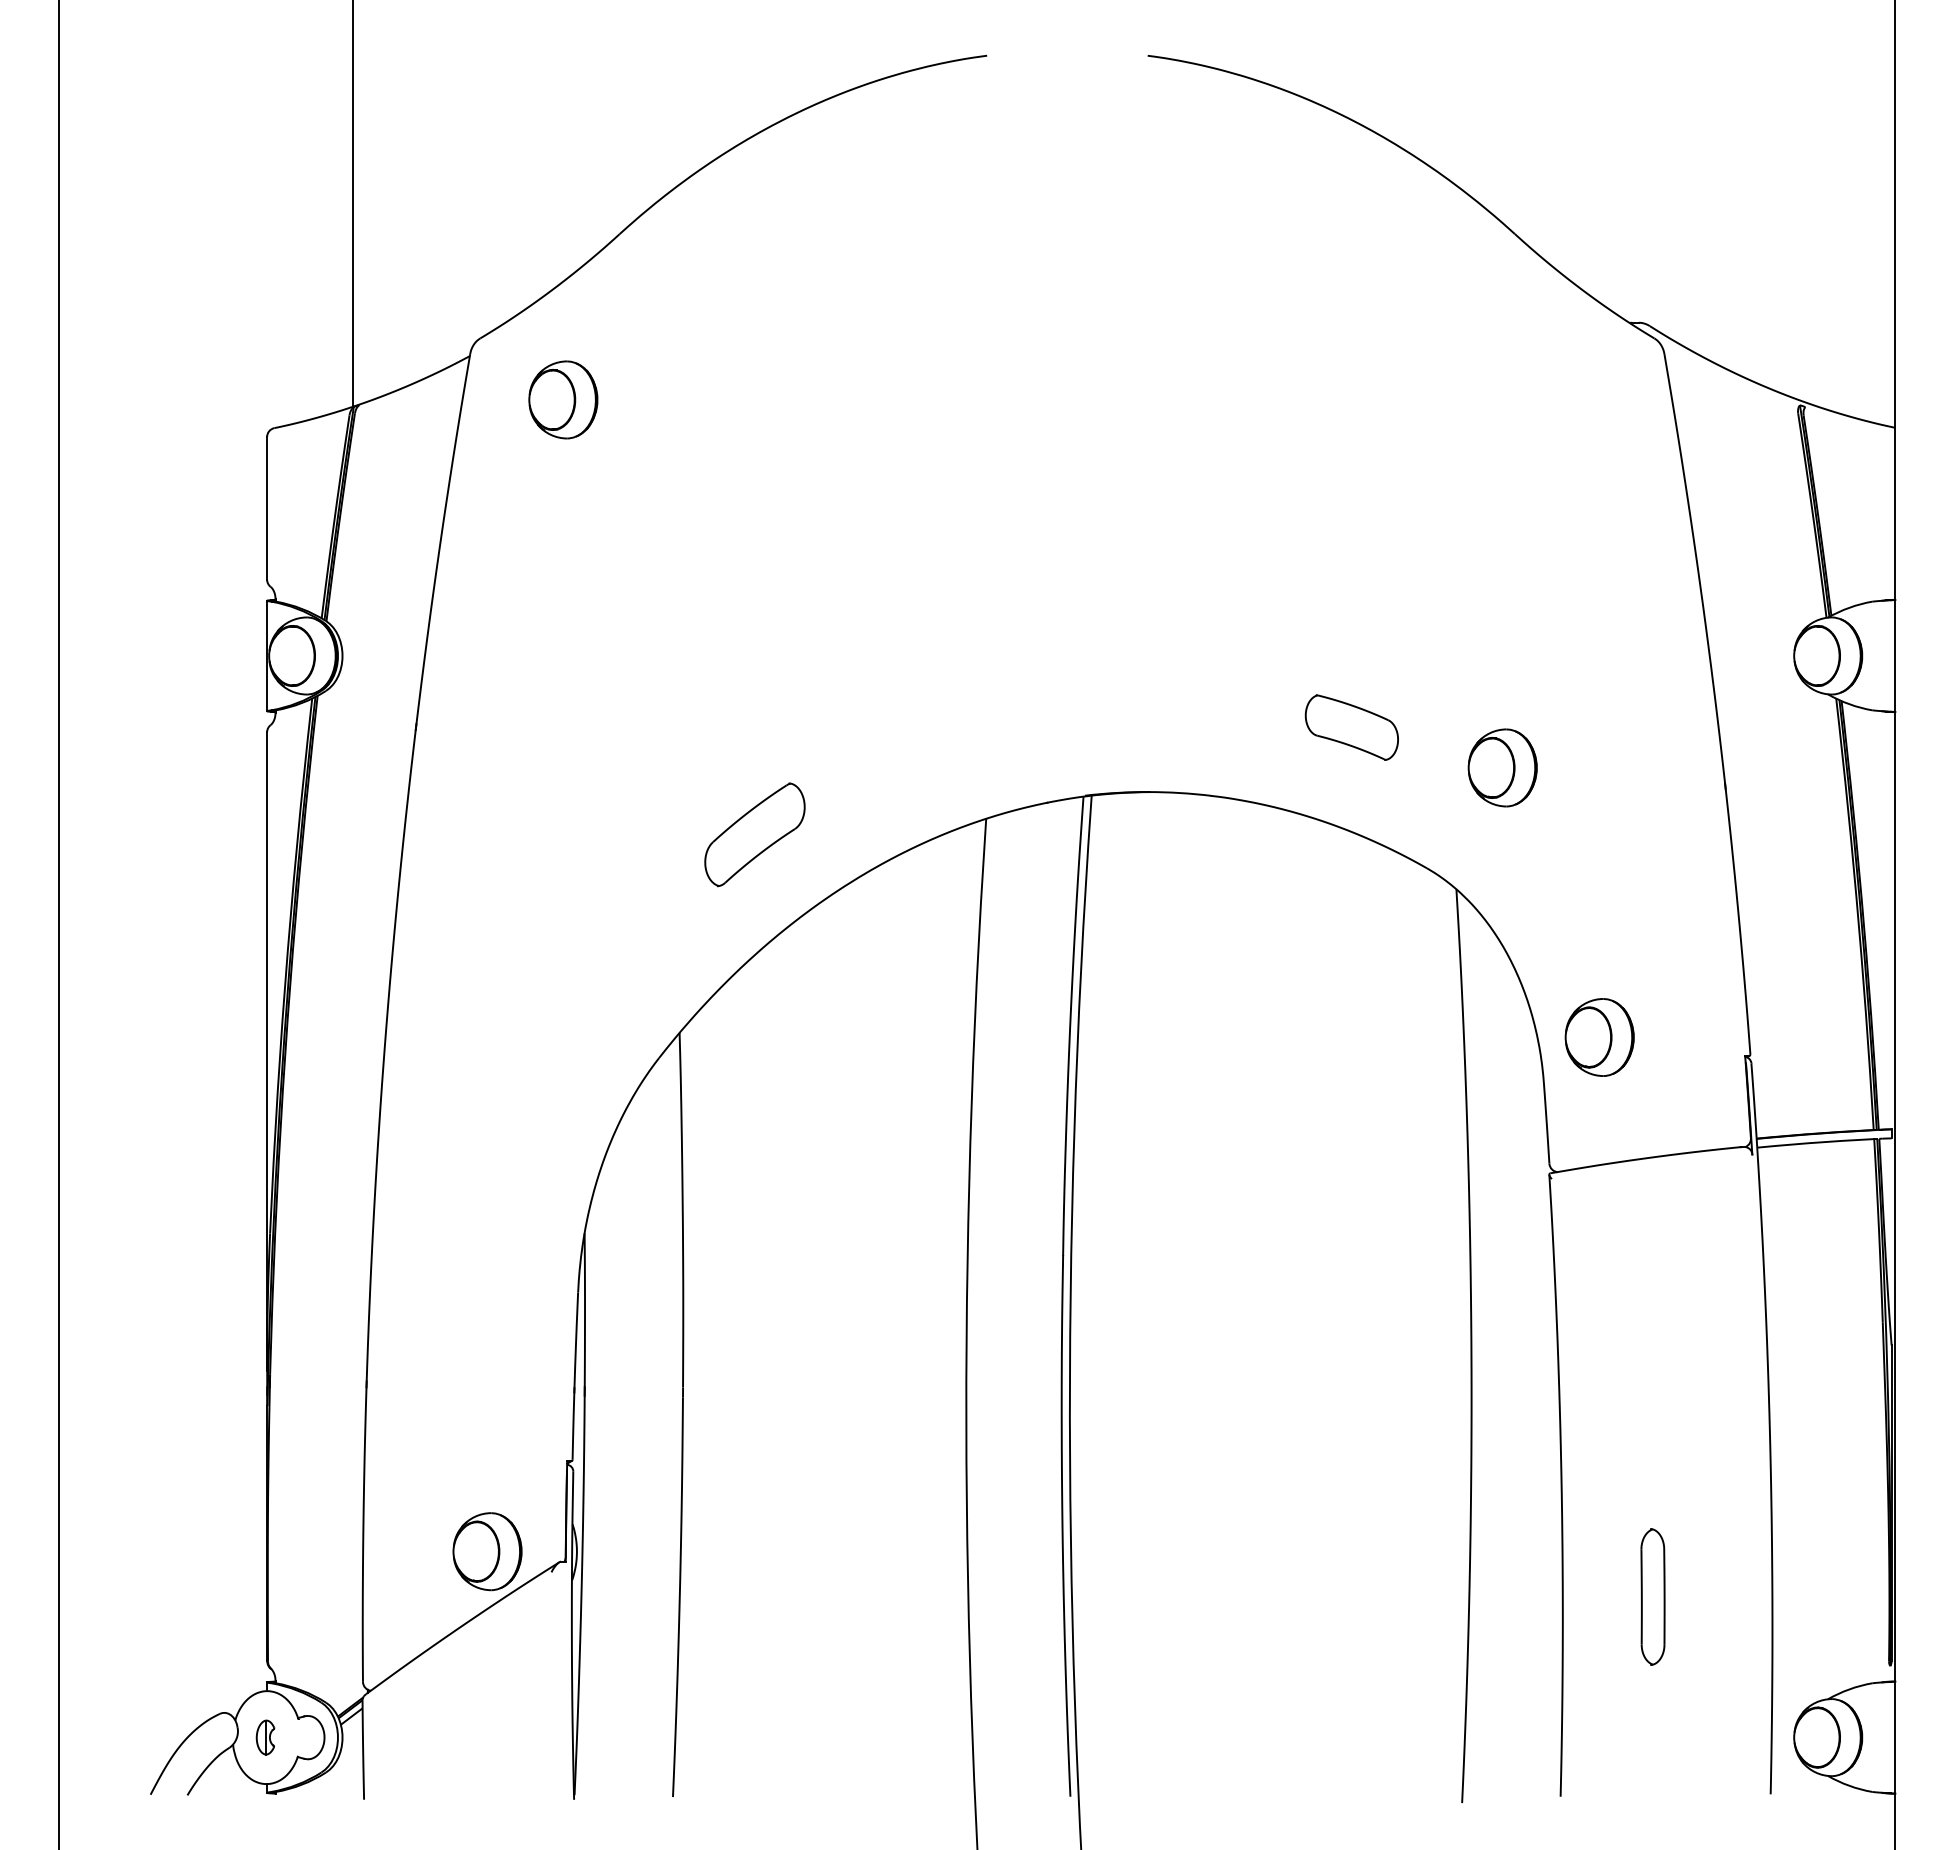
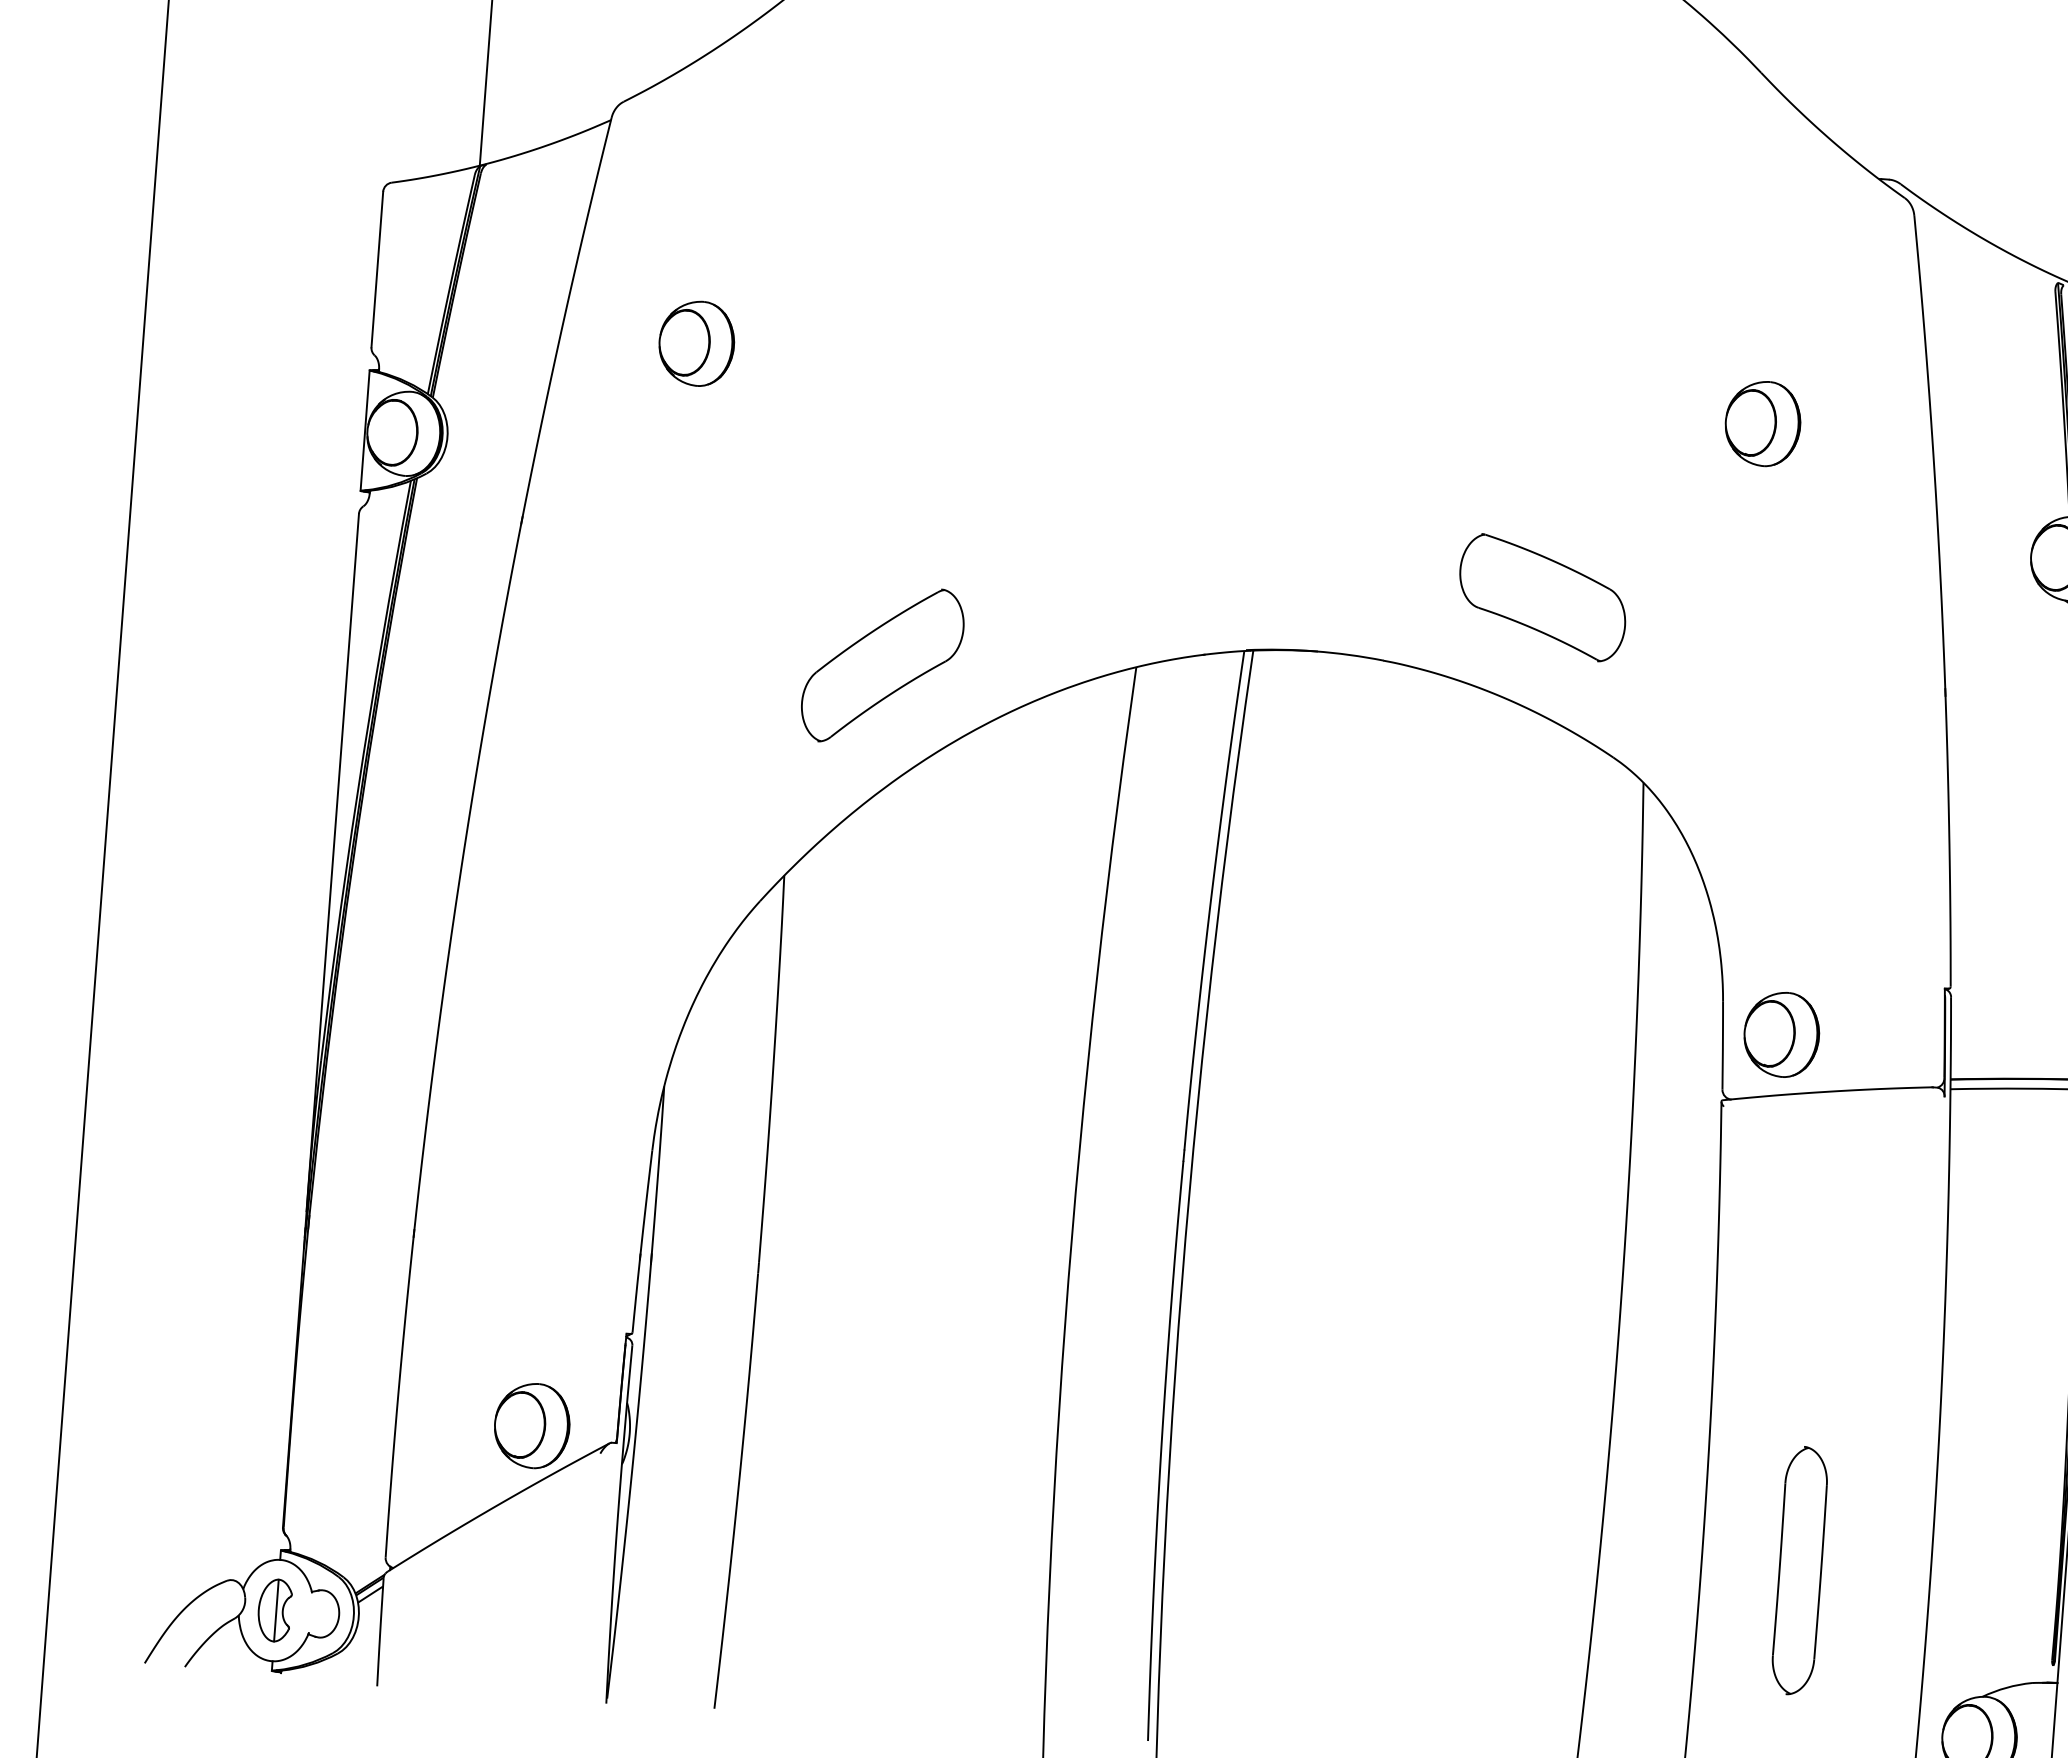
part: (563, 399) -> (696, 343), moved
part: (1351, 727) -> (1542, 597), size x1.67
part: (1502, 767) -> (1762, 423), moved
part: (754, 834) -> (882, 665), size x1.43
part: (1599, 1037) -> (1781, 1034), moved
part: (1652, 1596) -> (1799, 1570), size x1.67
part: (265, 1737) -> (274, 1610), size x1.67

